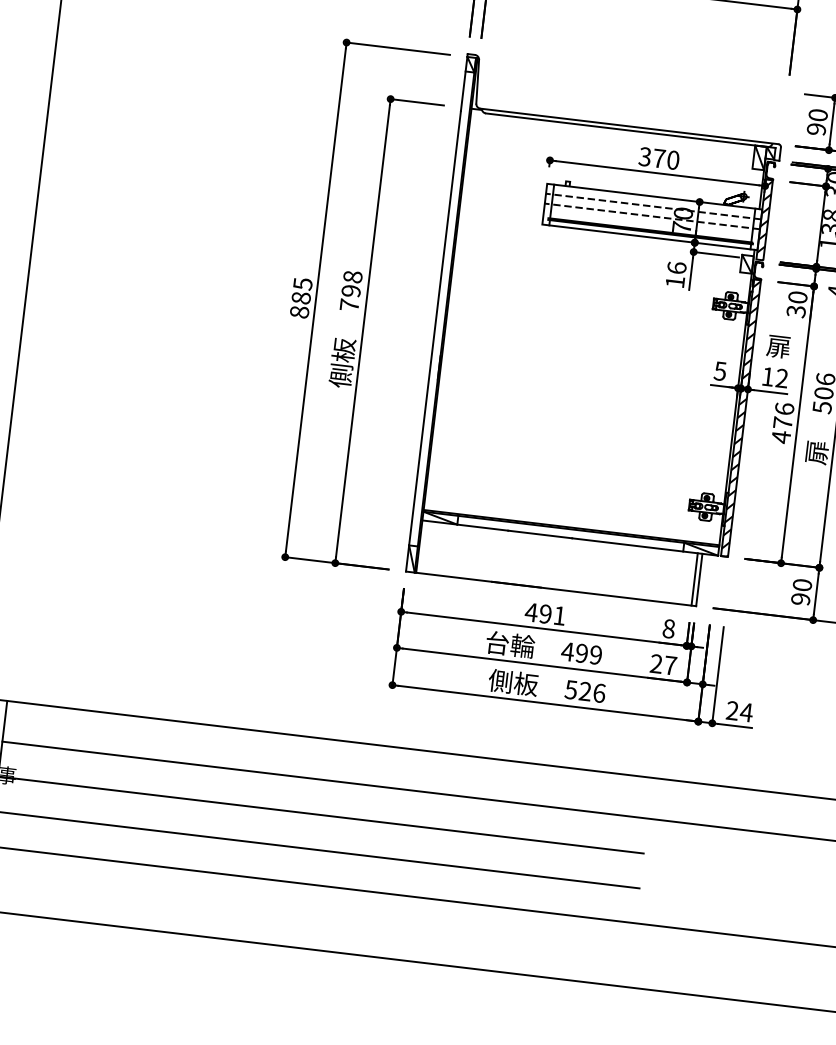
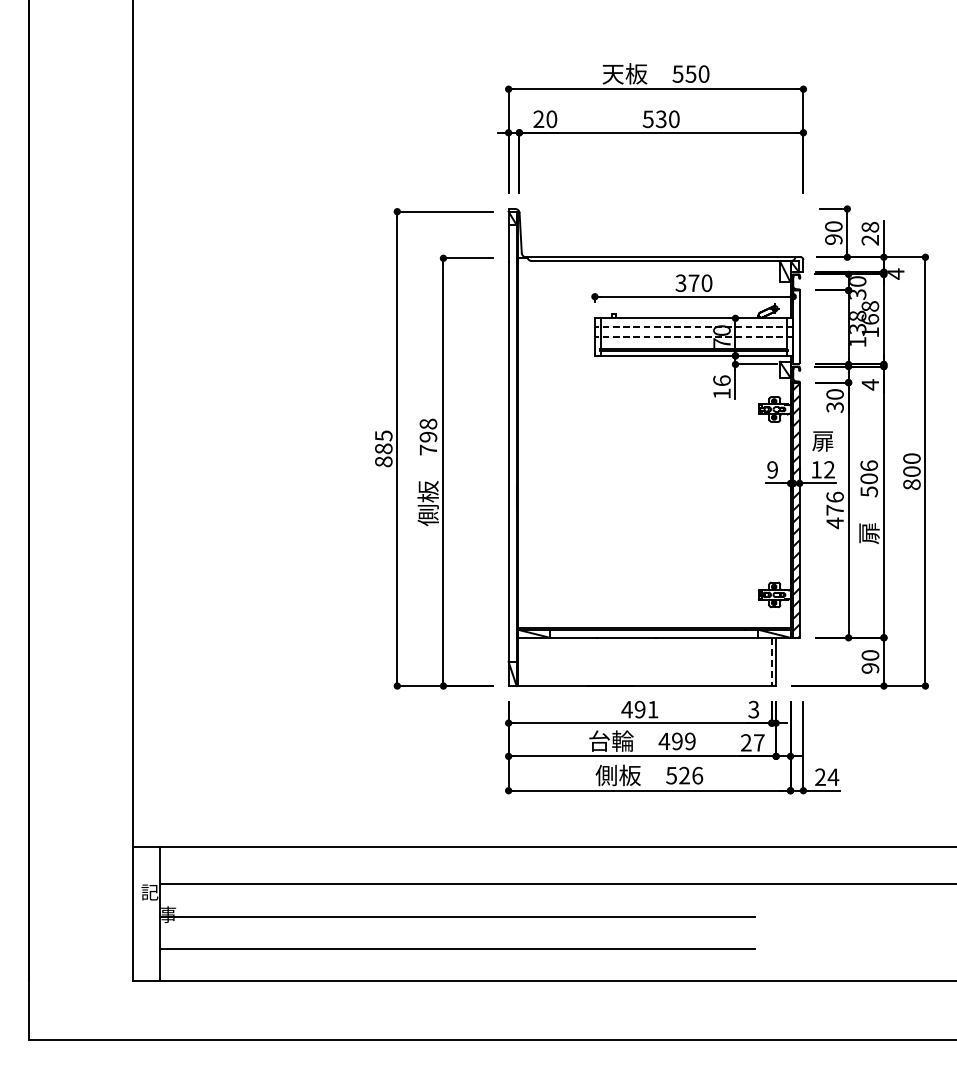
hatch: (764, 219) -> (796, 327), removed
text: (720, 370) -> (772, 469), 5 -> 9
line: (694, 580) -> (771, 662), solid -> dashed
text: (668, 628) -> (753, 709), 8 -> 3

